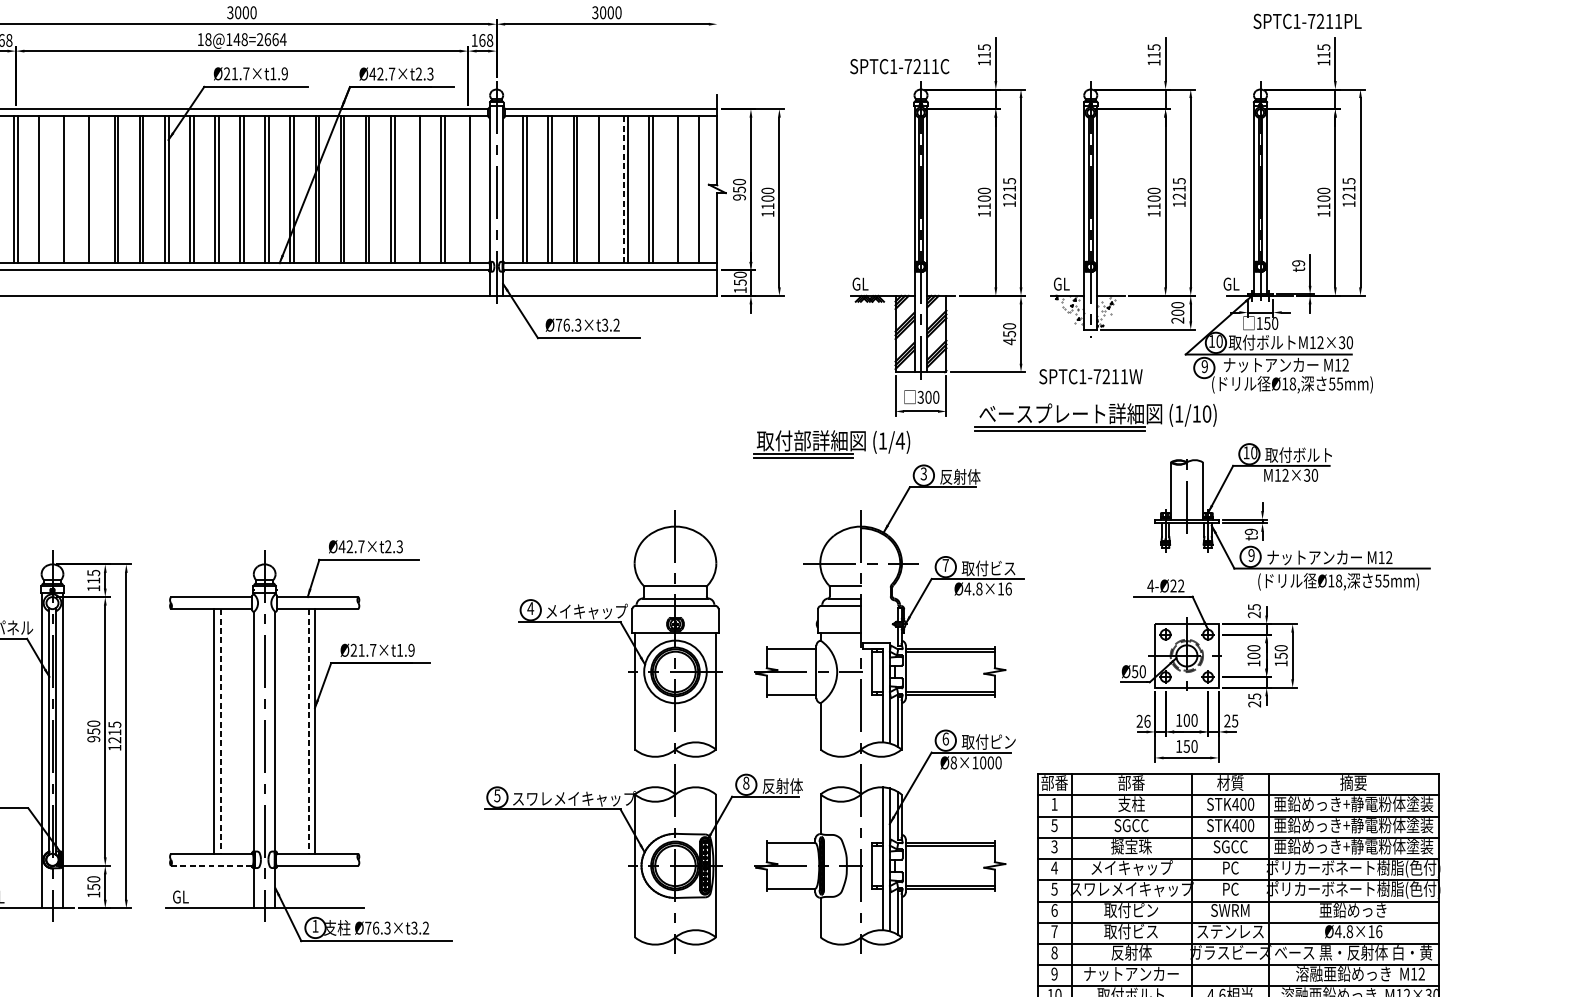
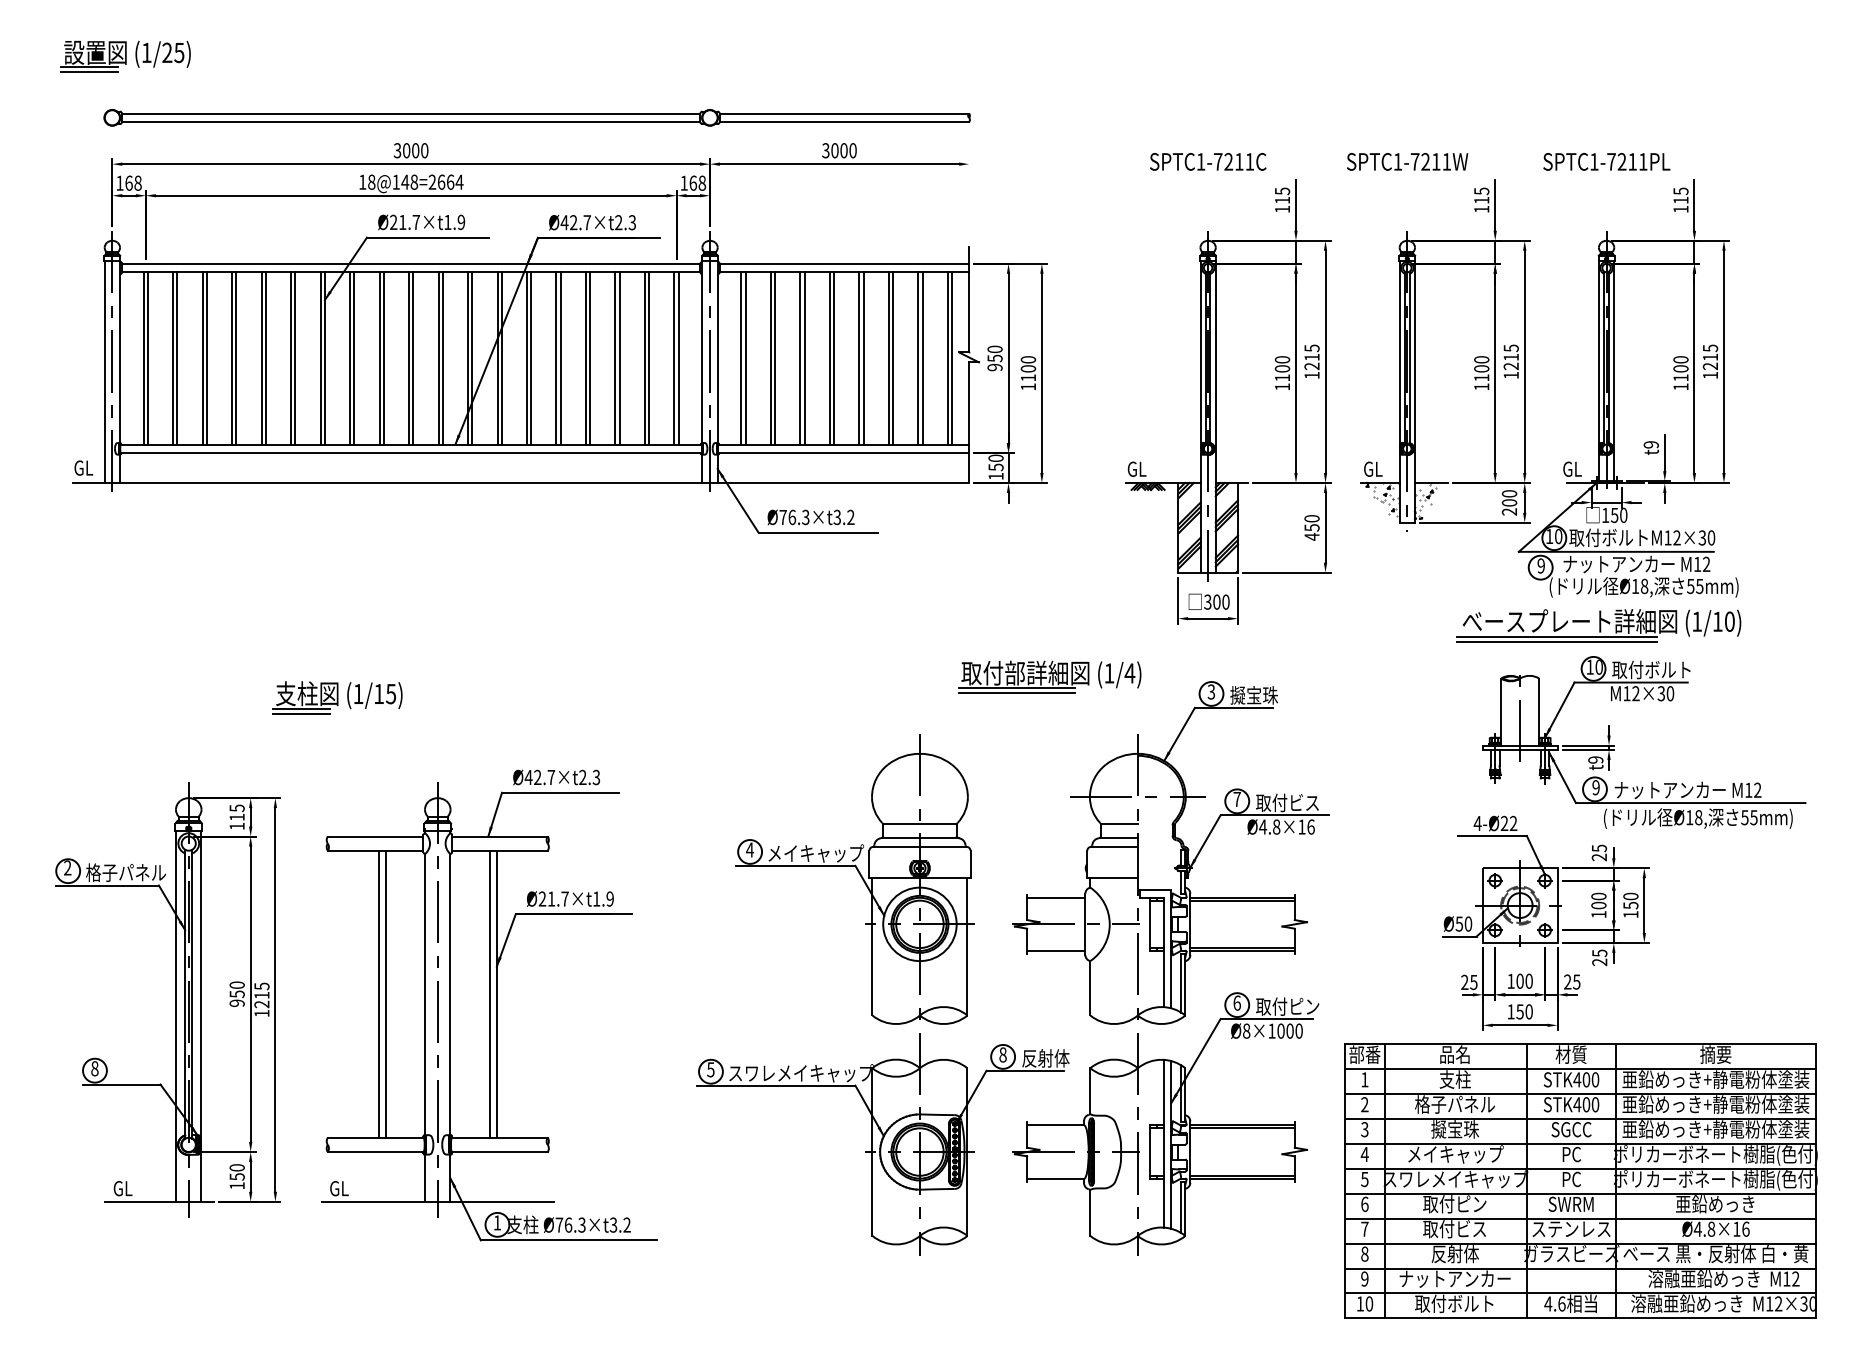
text: (1307, 21) -> (1606, 161), moved
text: (900, 66) -> (1208, 161), moved
line: (42, 189) -> (177, 358), added
line: (67, 189) -> (206, 358), added
line: (93, 189) -> (236, 358), added
line: (416, 189) -> (615, 358), added
line: (466, 189) -> (674, 358), added
line: (602, 189) -> (834, 358), added
line: (623, 189) -> (859, 358), dashed -> solid
line: (674, 189) -> (918, 358), added
line: (703, 189) -> (952, 358), added
text: (1090, 376) -> (1407, 161), moved
part: (1095, 417) -> (1598, 625), moved
part: (831, 443) -> (1049, 676), moved
text: (960, 476) -> (1254, 695), 反射体 -> 擬宝珠
part: (179, 478) -> (337, 697), added
text: (1147, 720) -> (1473, 981), 26 -> 25
line: (220, 731) -> (385, 994), dashed -> solid
line: (308, 731) -> (489, 994), dashed -> solid
text: (1130, 782) -> (1454, 1054), 部番 -> 品名
text: (1054, 825) -> (1364, 1104), 5 -> 2
text: (1130, 825) -> (1454, 1104), SGCC -> 格子パネル
line: (211, 865) -> (375, 1151), dashed -> solid

